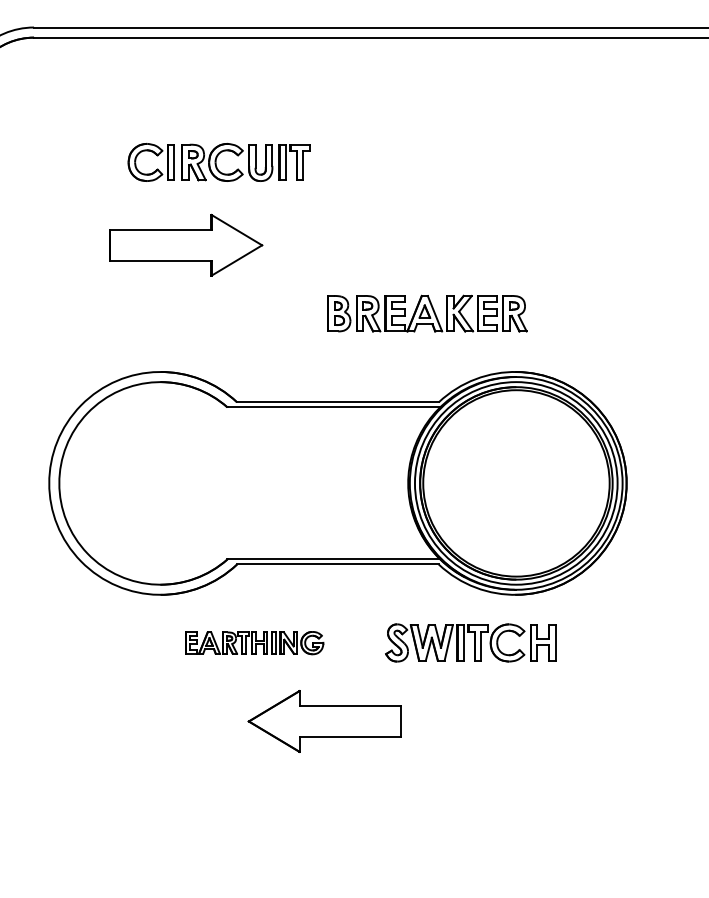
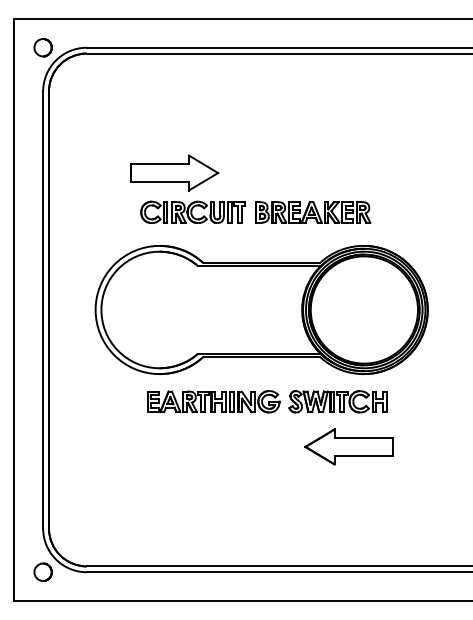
part: (217, 160) -> (192, 211), moved
part: (254, 642) -> (213, 401), size x1.67
part: (323, 720) -> (348, 446), moved

